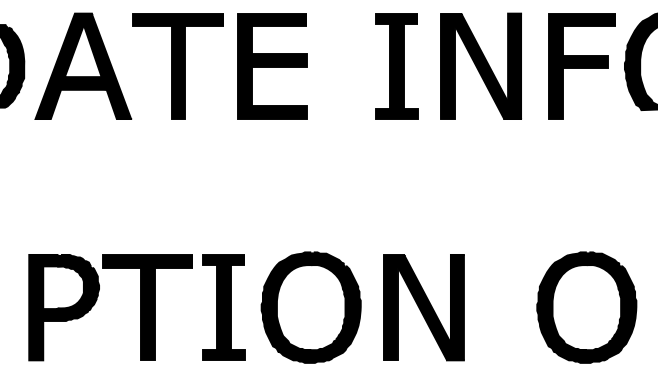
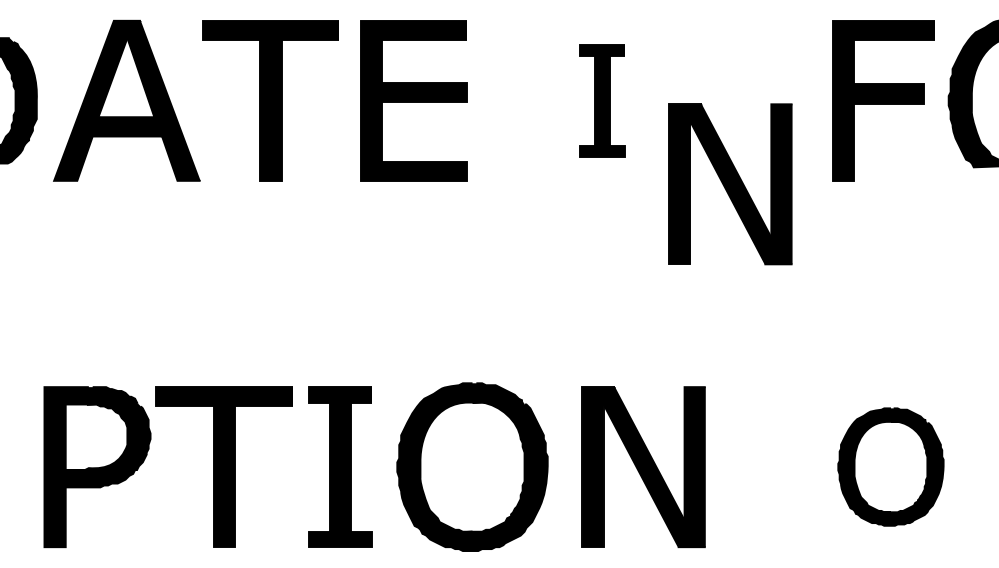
part: (480, 65) -> (729, 183), moved
part: (396, 66) -> (601, 101), size x0.7
part: (586, 307) -> (890, 466), size x0.7

